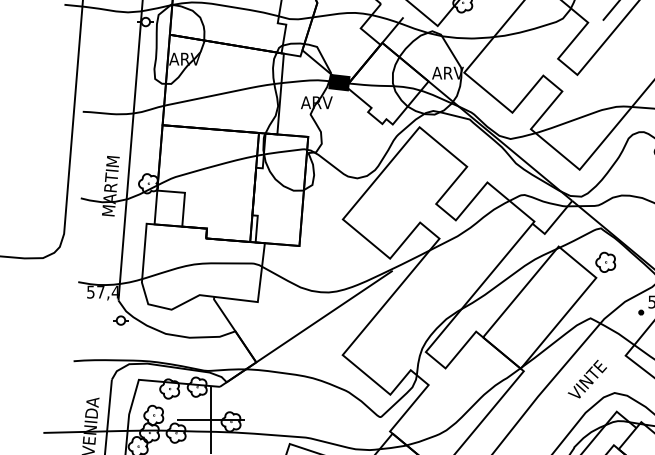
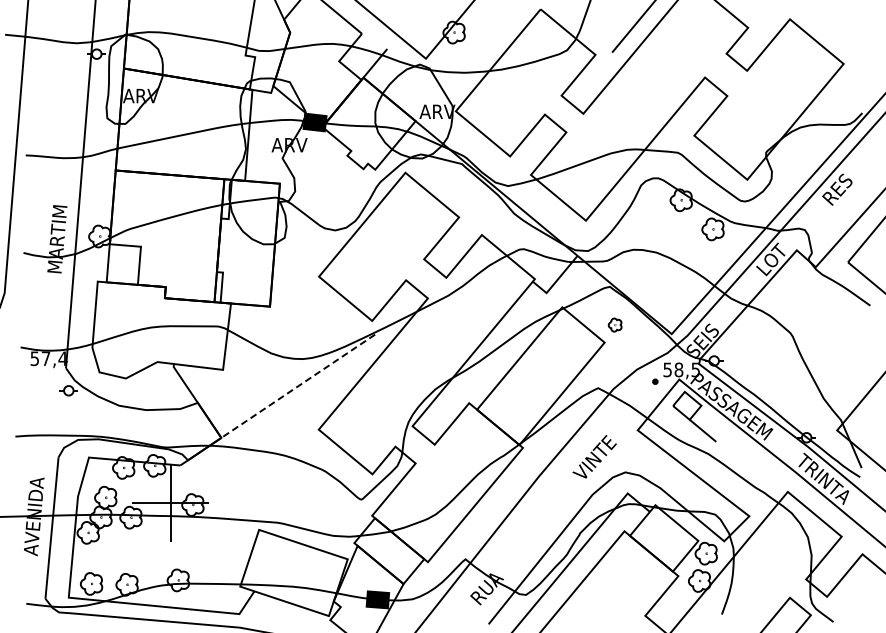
part: (605, 261) -> (614, 324), size x0.6
line: (324, 316) -> (298, 386), solid -> dashed

